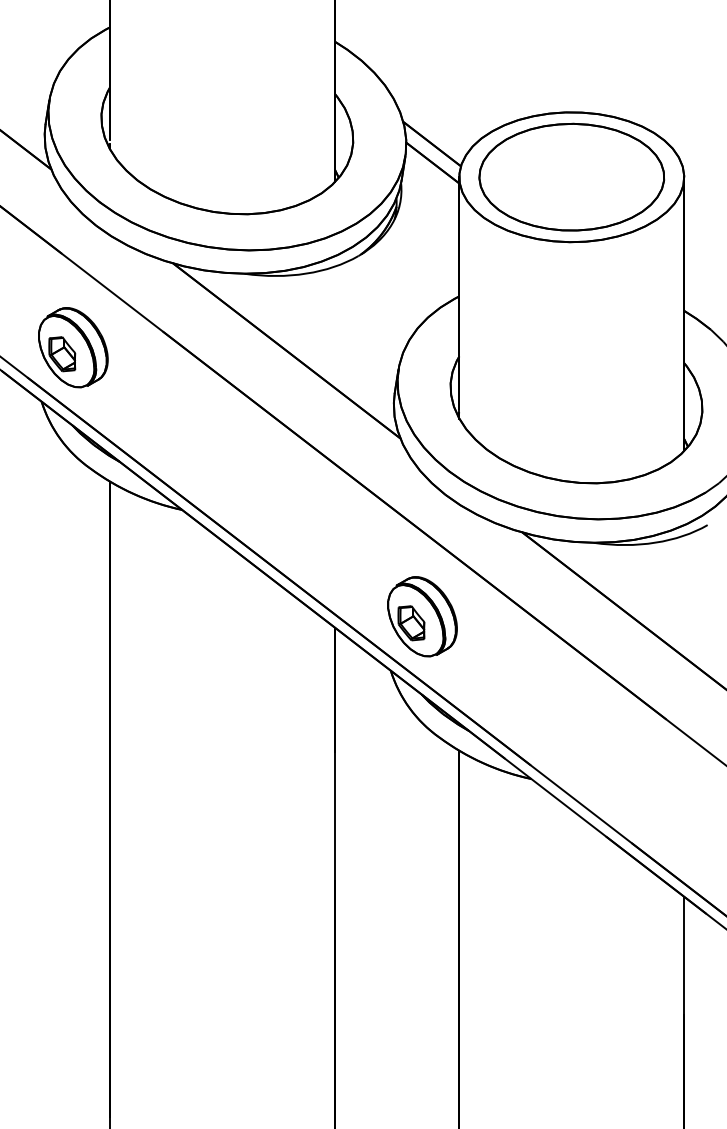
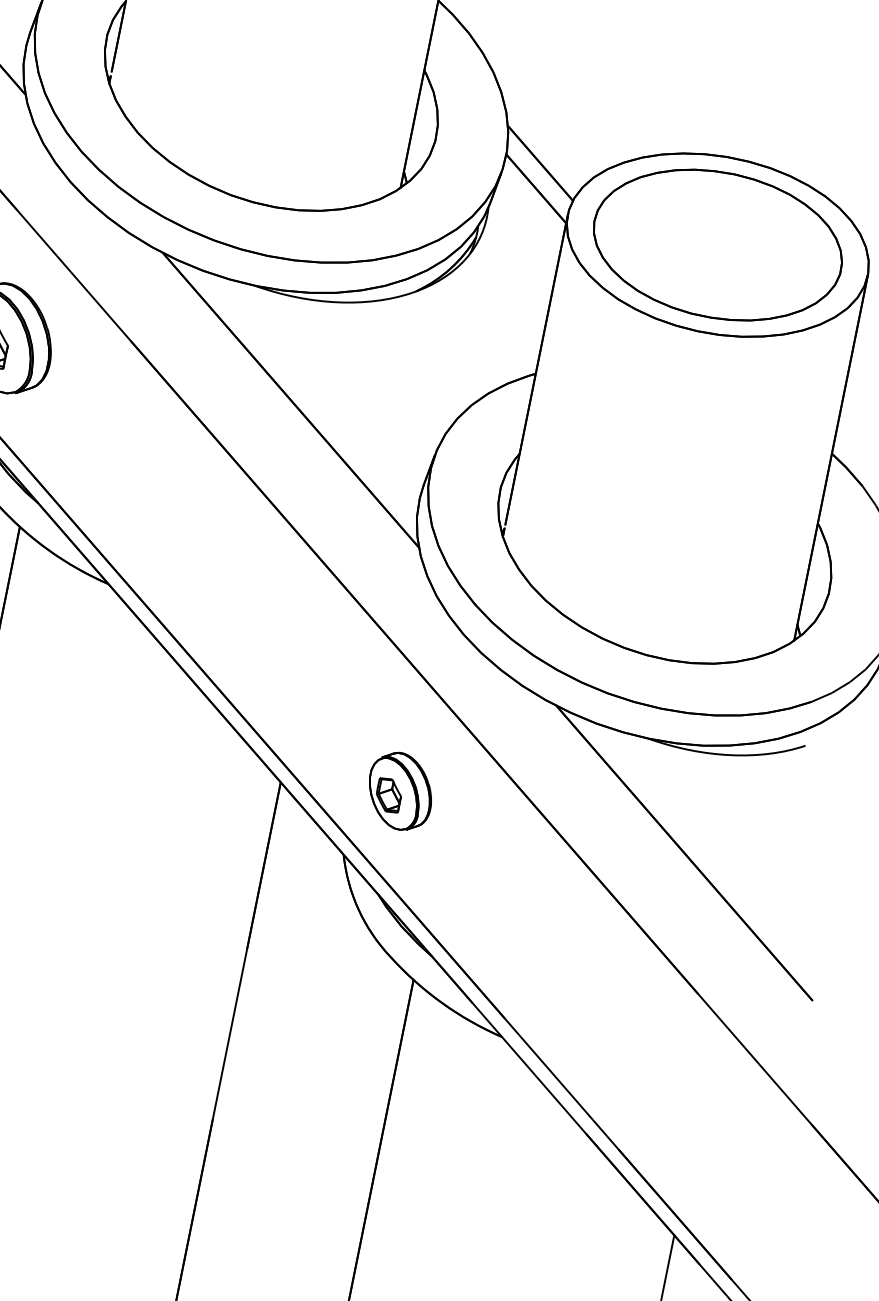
part: (422, 616) -> (400, 790), size x0.7

